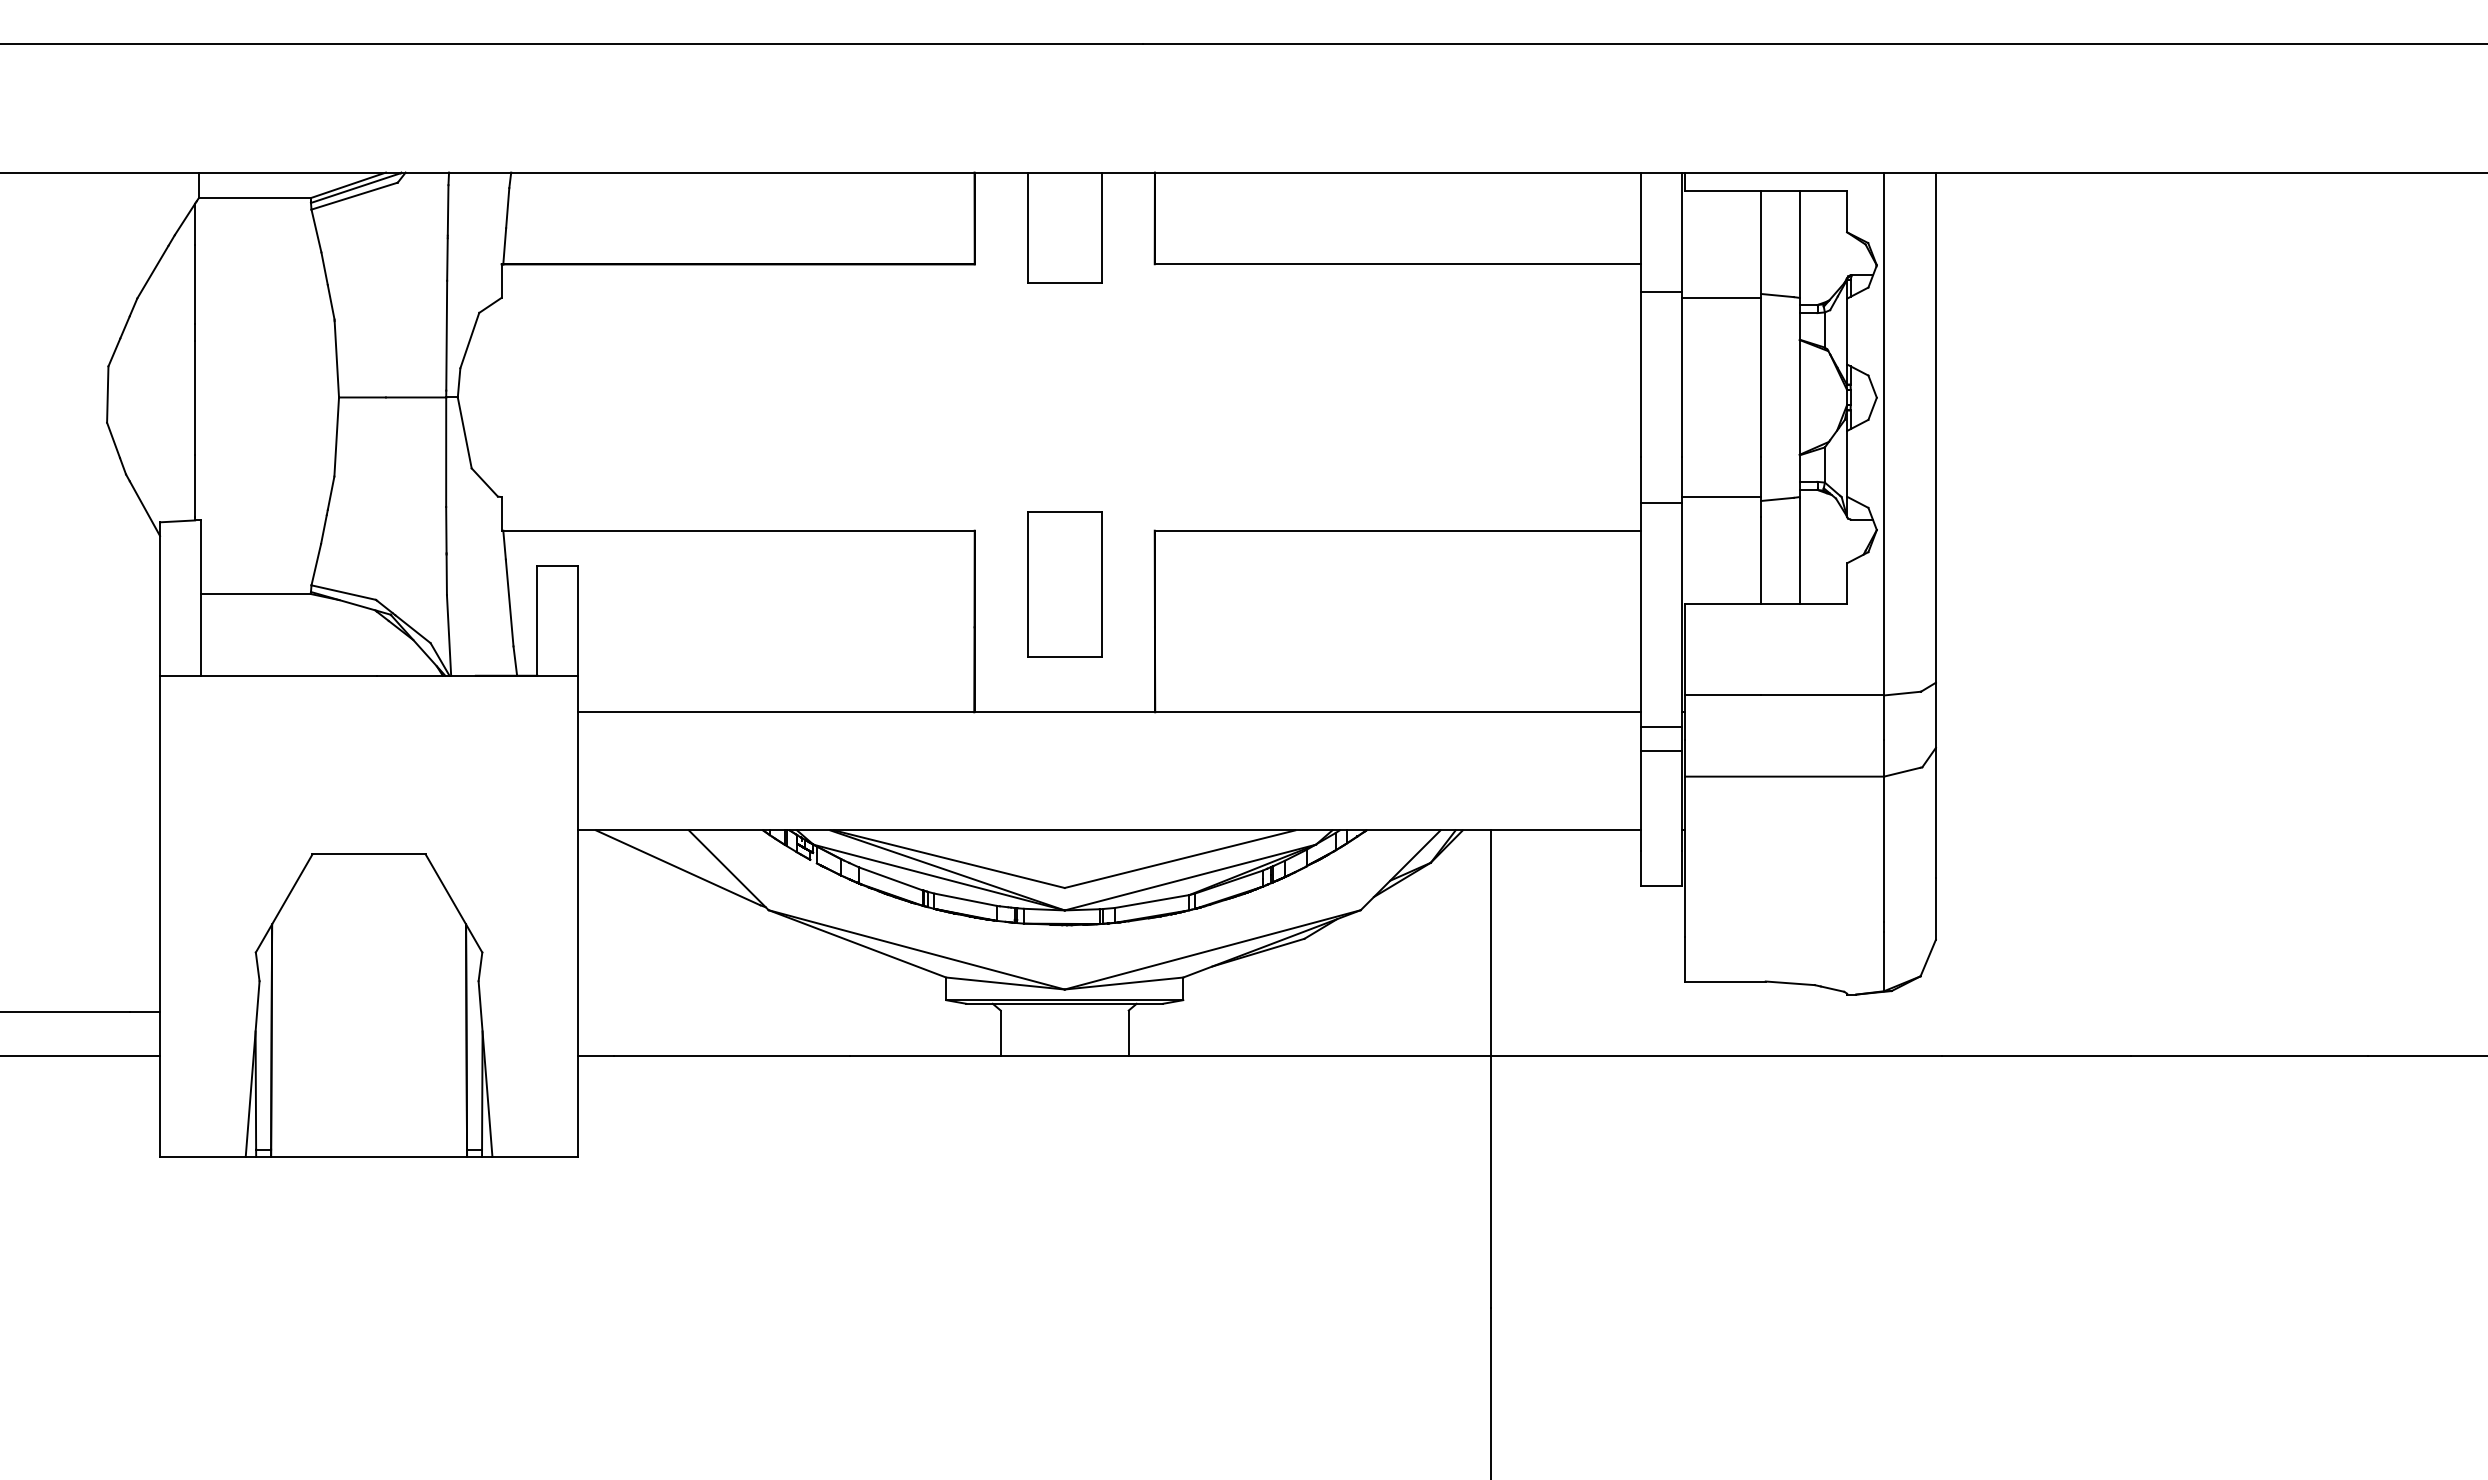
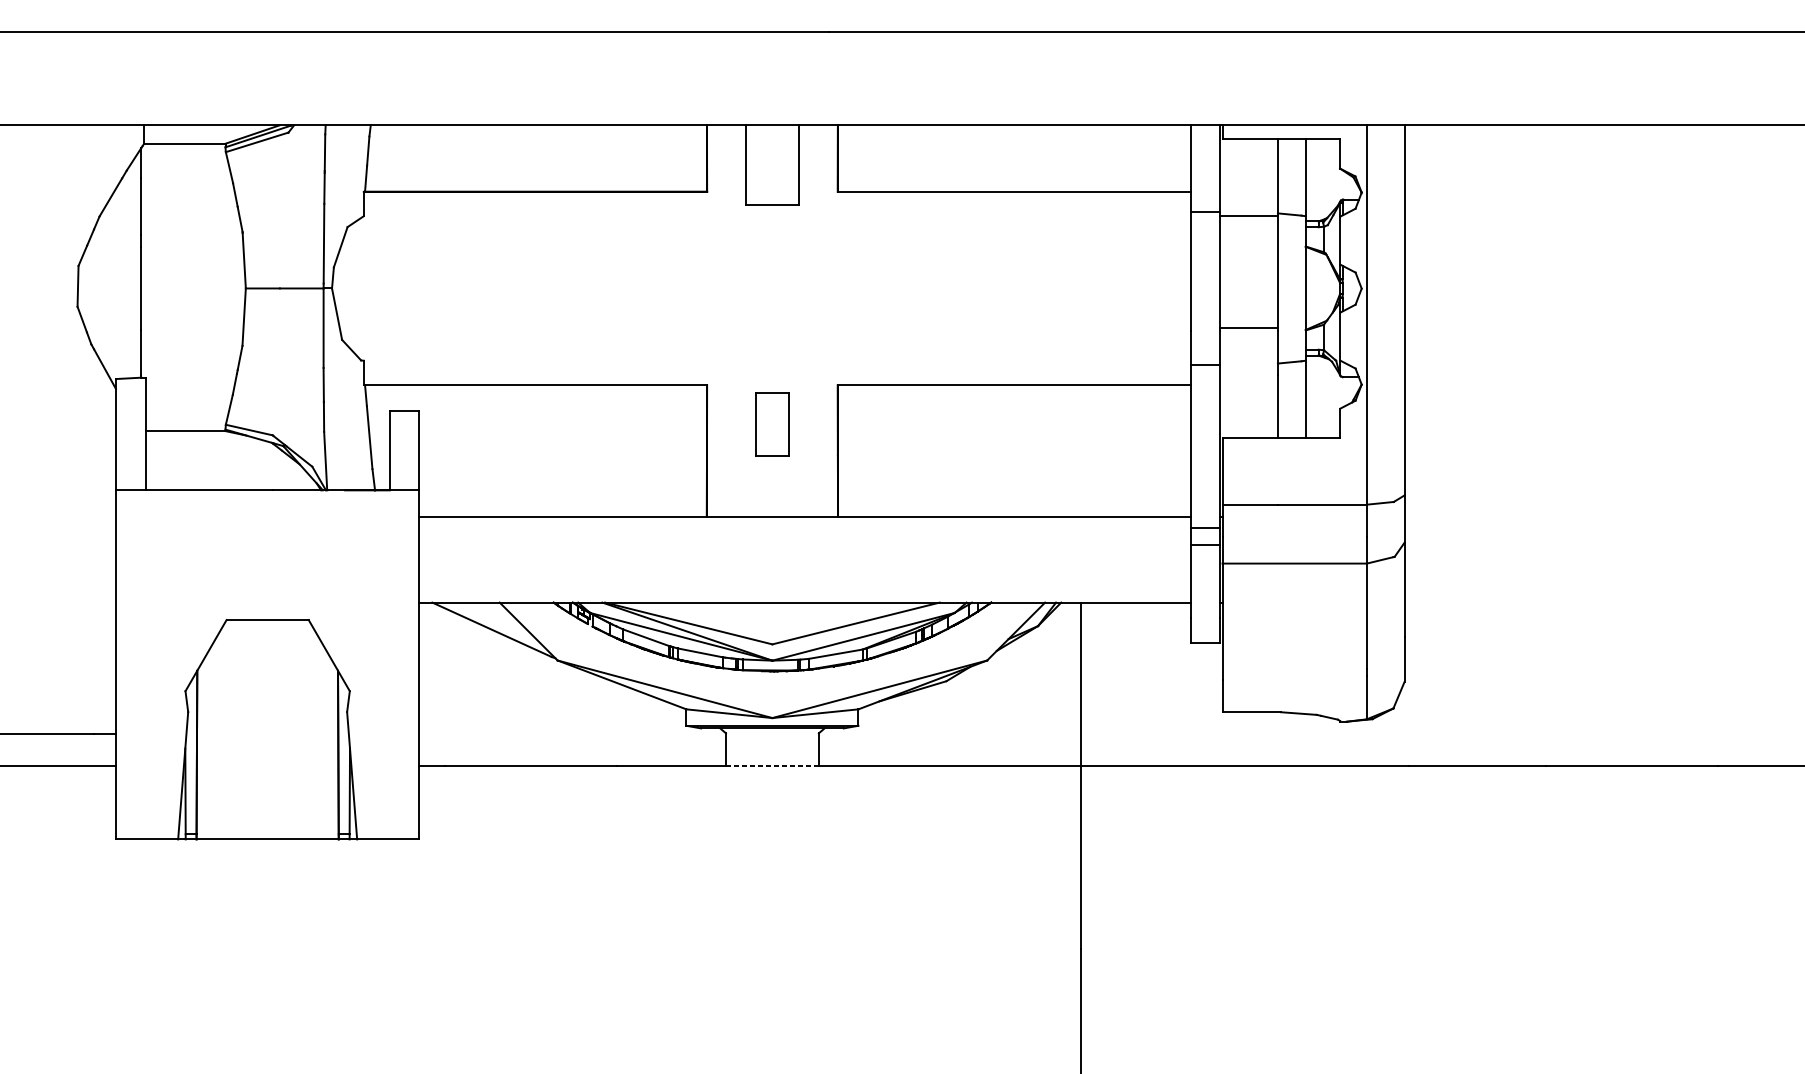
line: (1721, 497) -> (1248, 328), moved
part: (1064, 584) -> (772, 424), size x0.6
line: (1065, 1056) -> (772, 766), solid -> dashed

